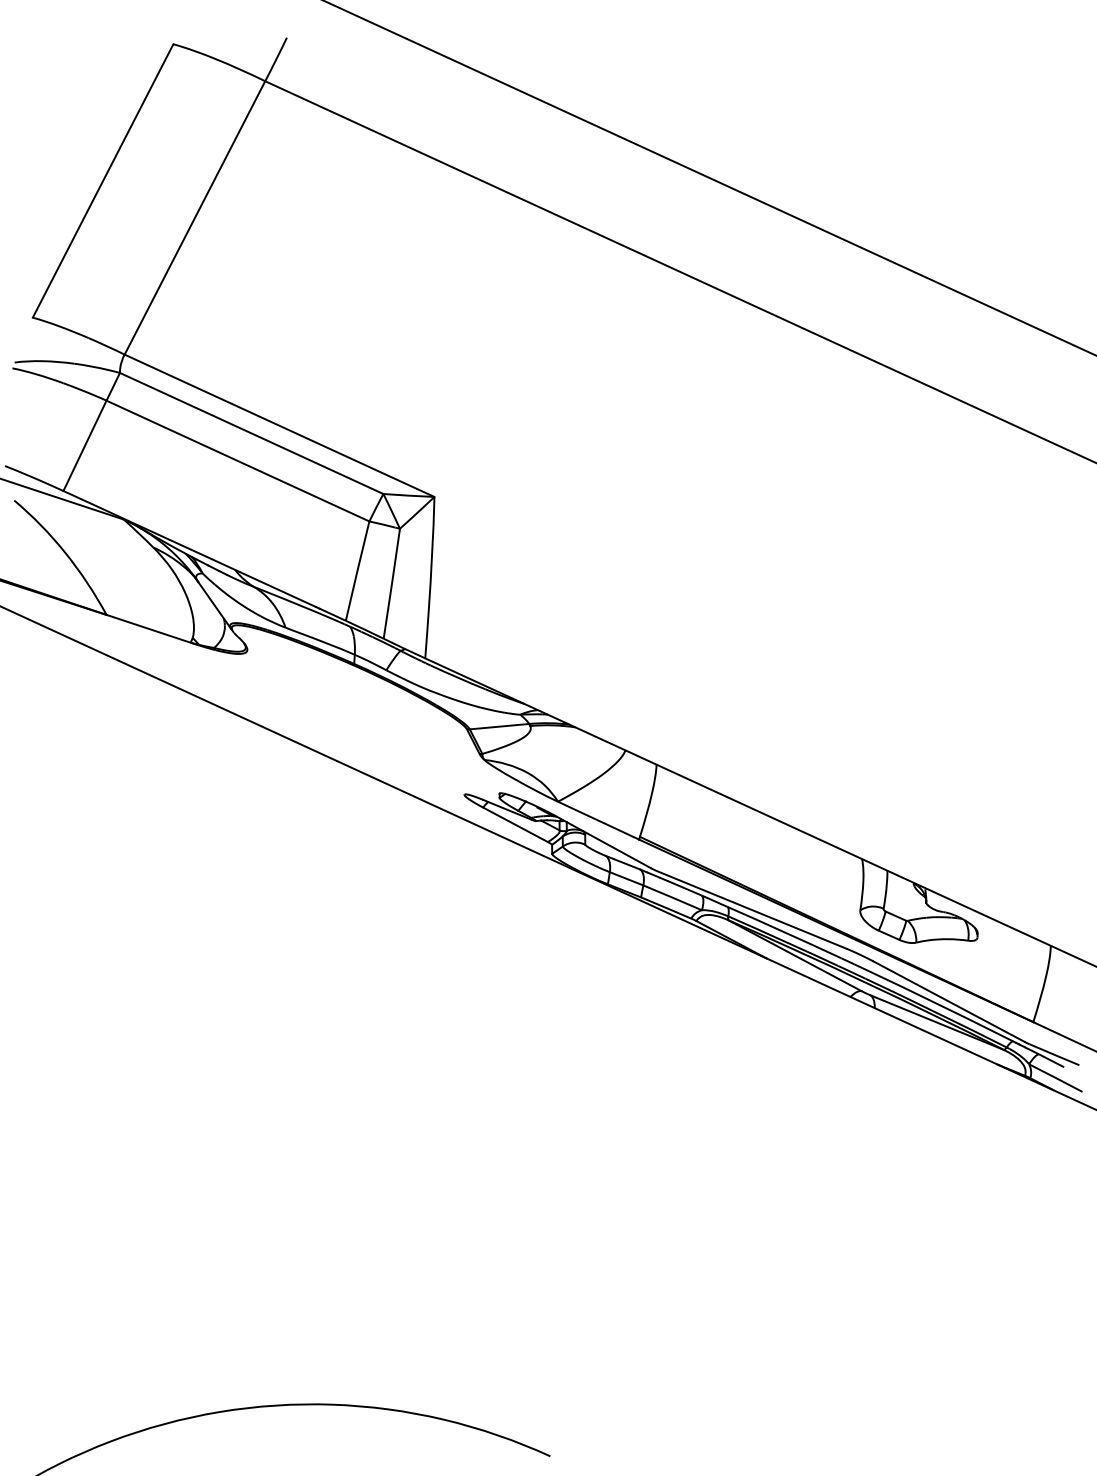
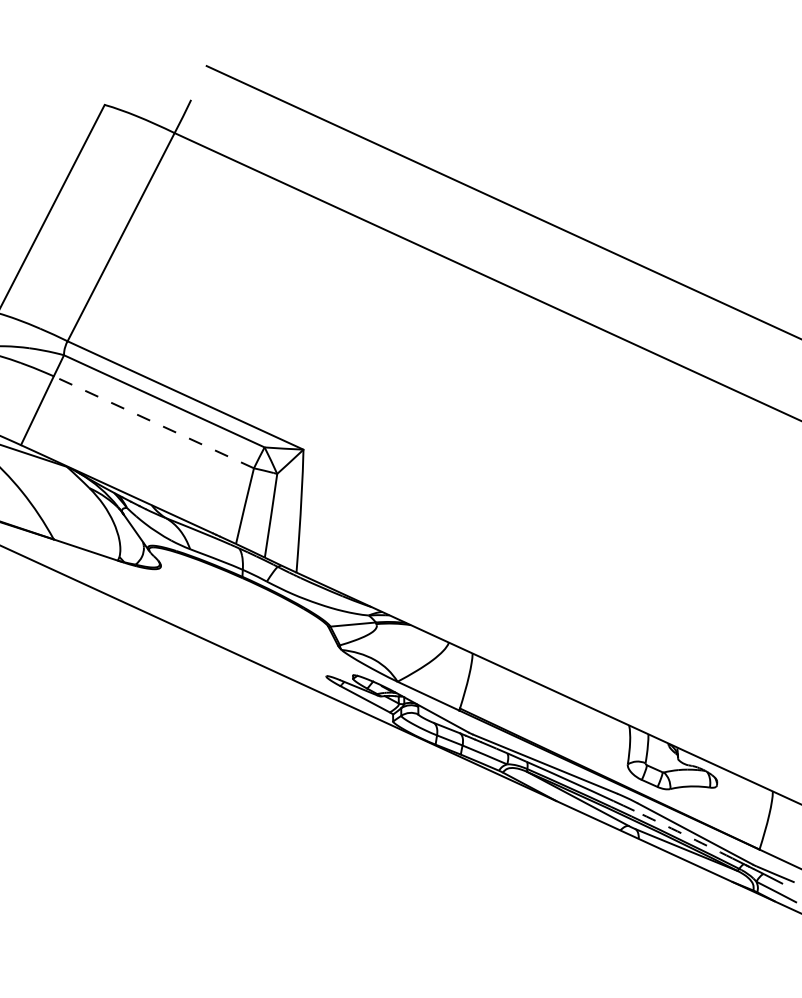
line: (237, 461) -> (153, 422), solid -> dashed
arc: (933, 1002) -> (683, 834), solid -> dashed

